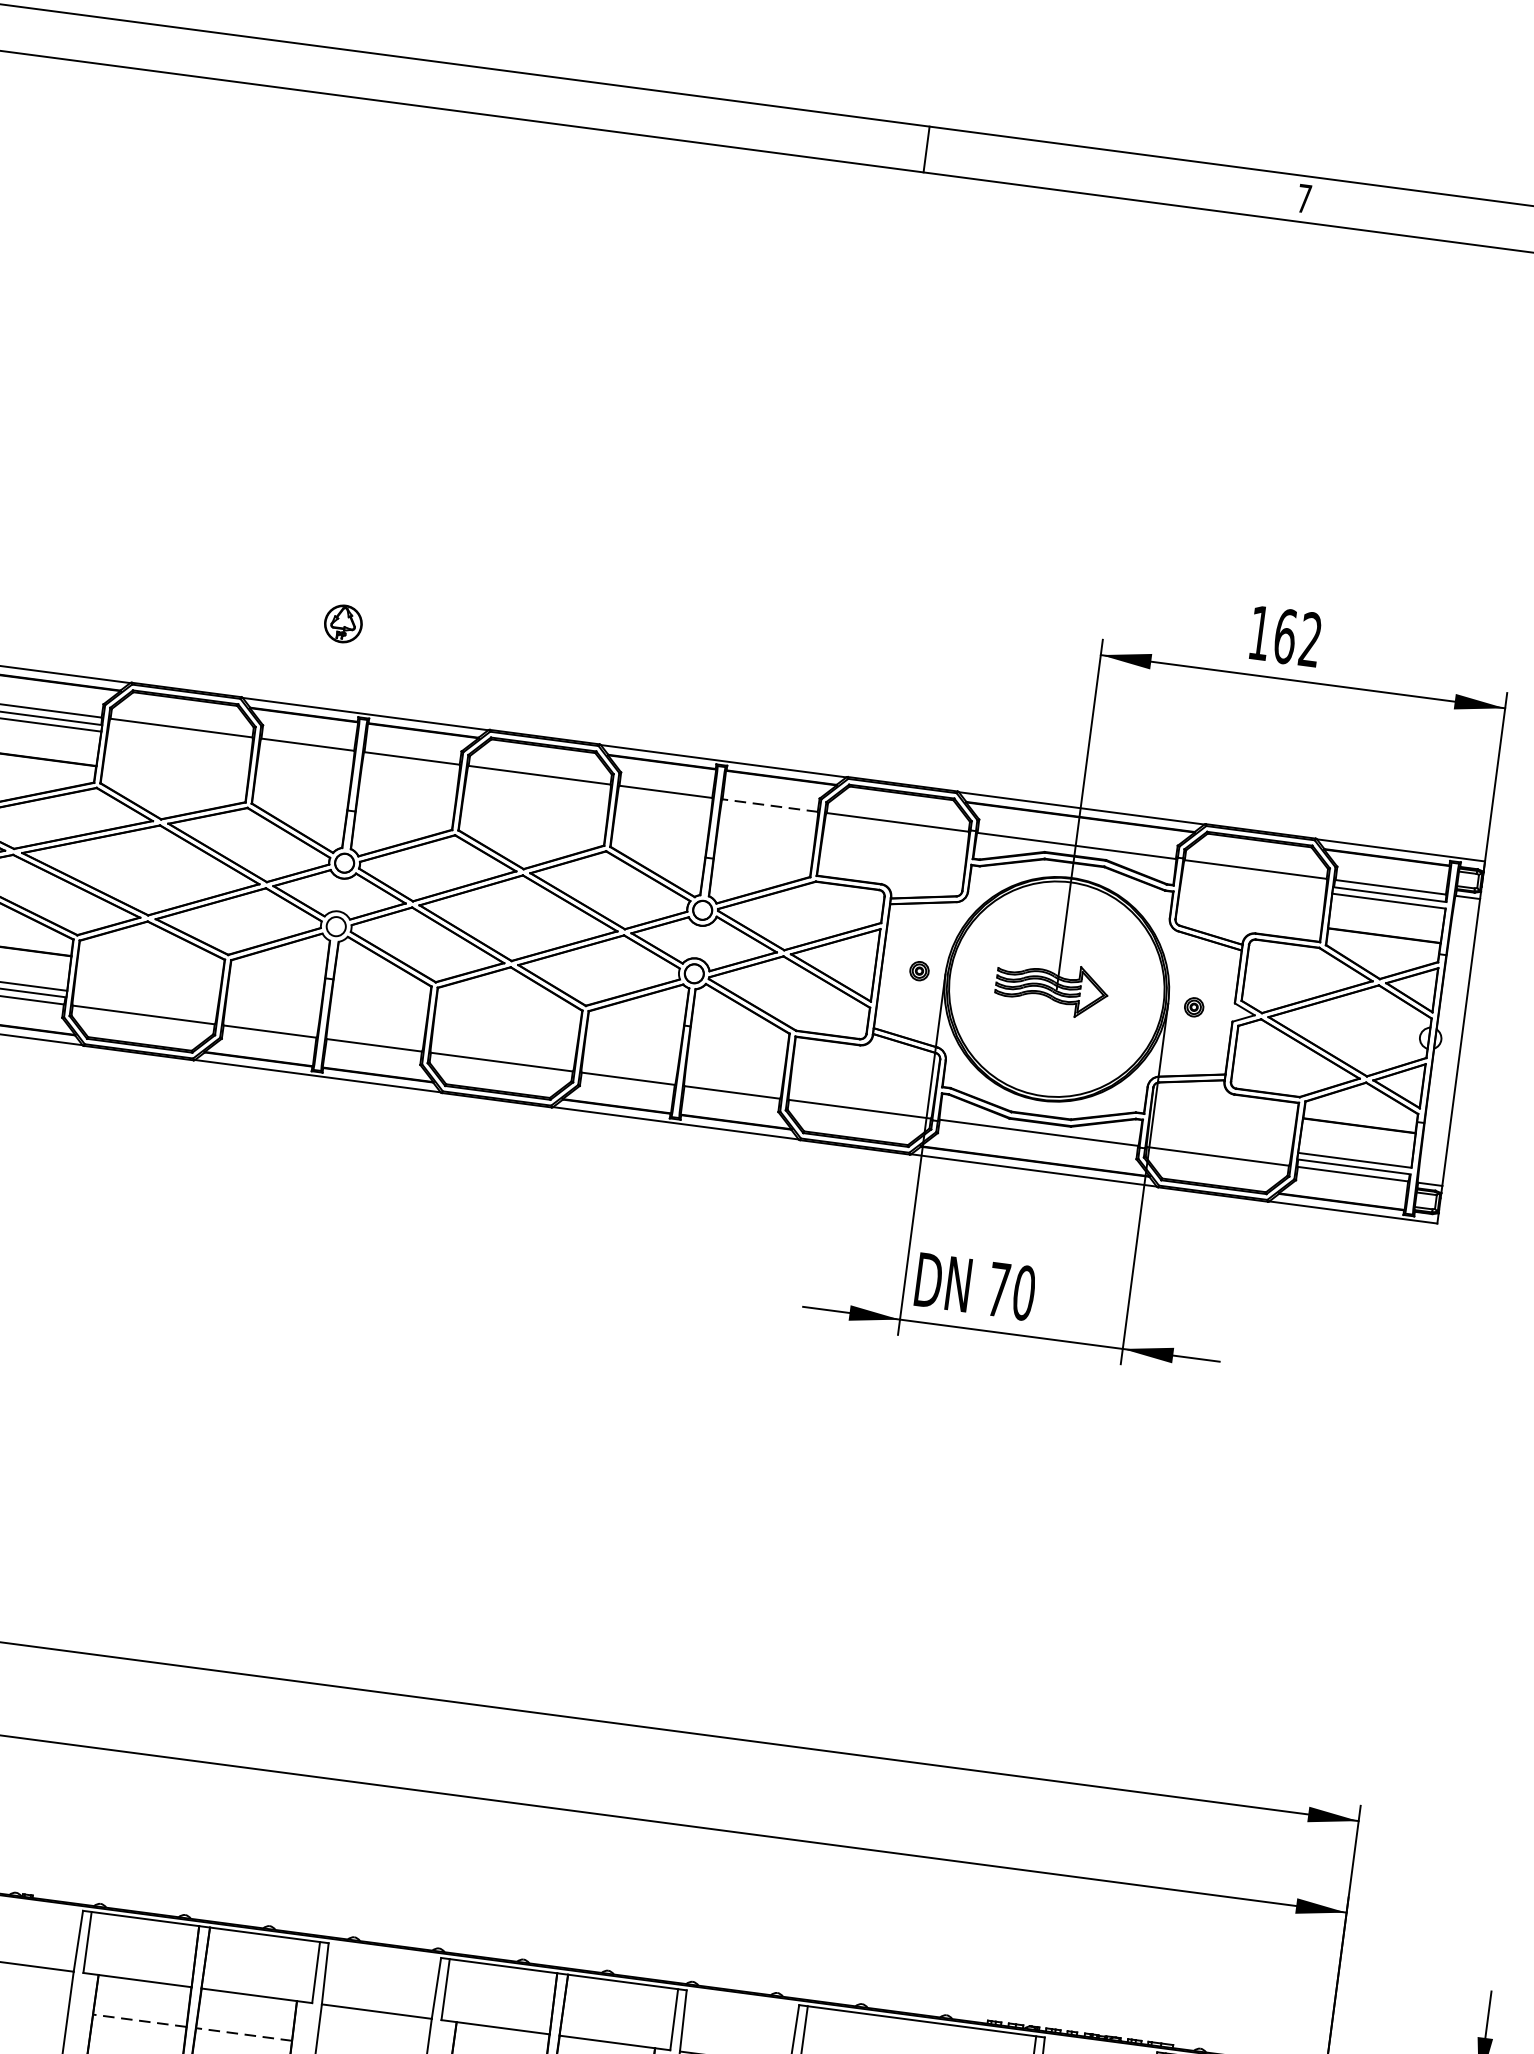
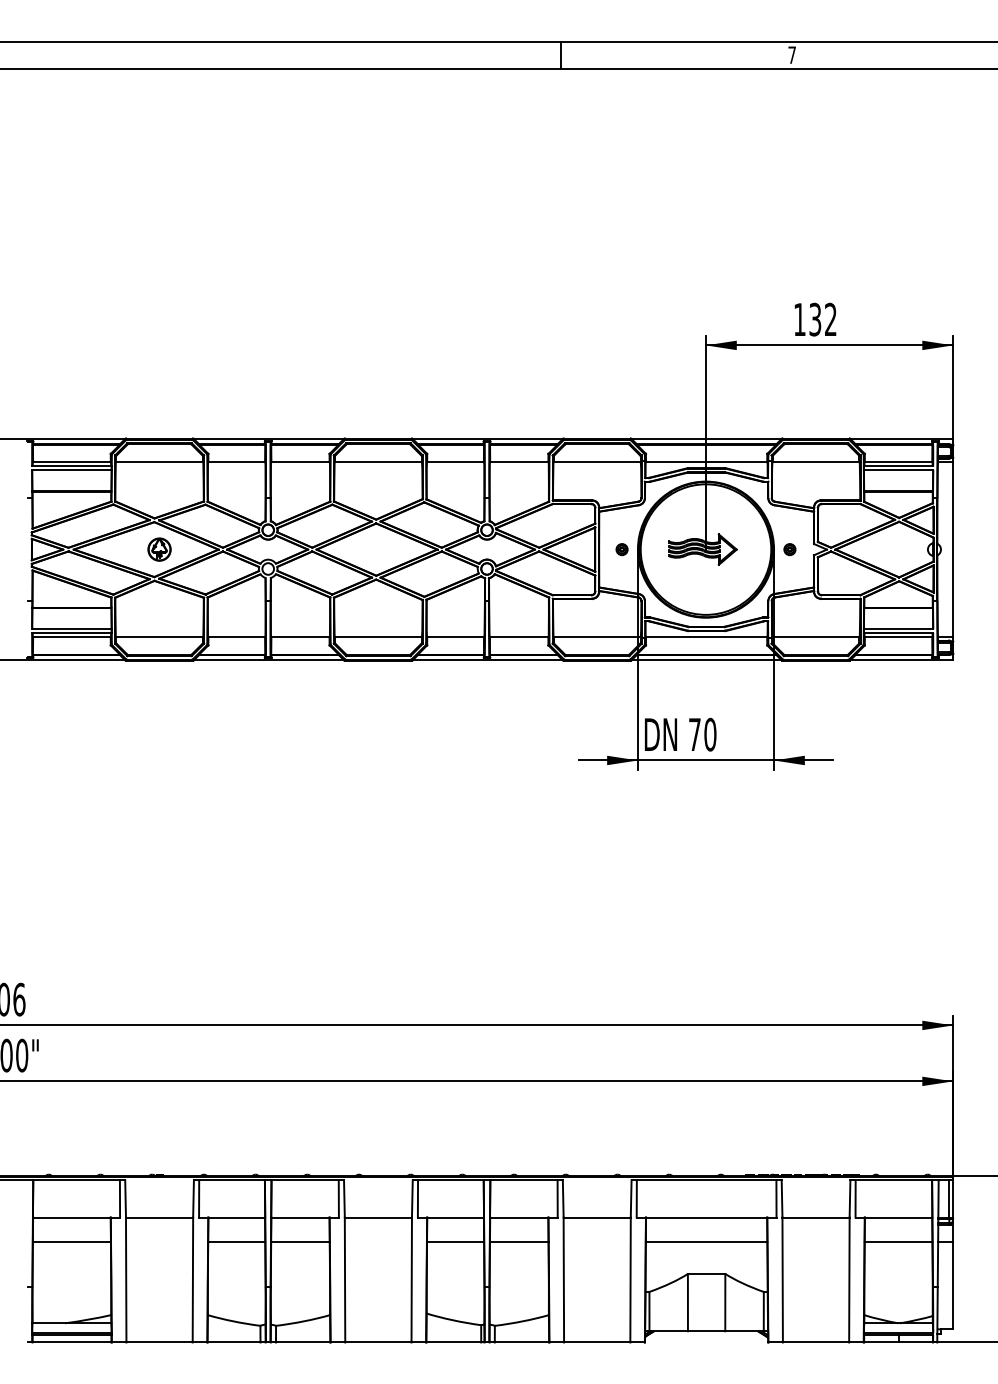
part: (343, 623) -> (159, 549), moved
text: (1285, 636) -> (815, 319), 162 -> 132
line: (768, 804) -> (518, 461), dashed -> solid
line: (139, 2020) -> (236, 1241), dashed -> solid
line: (242, 2033) -> (299, 1241), dashed -> solid

